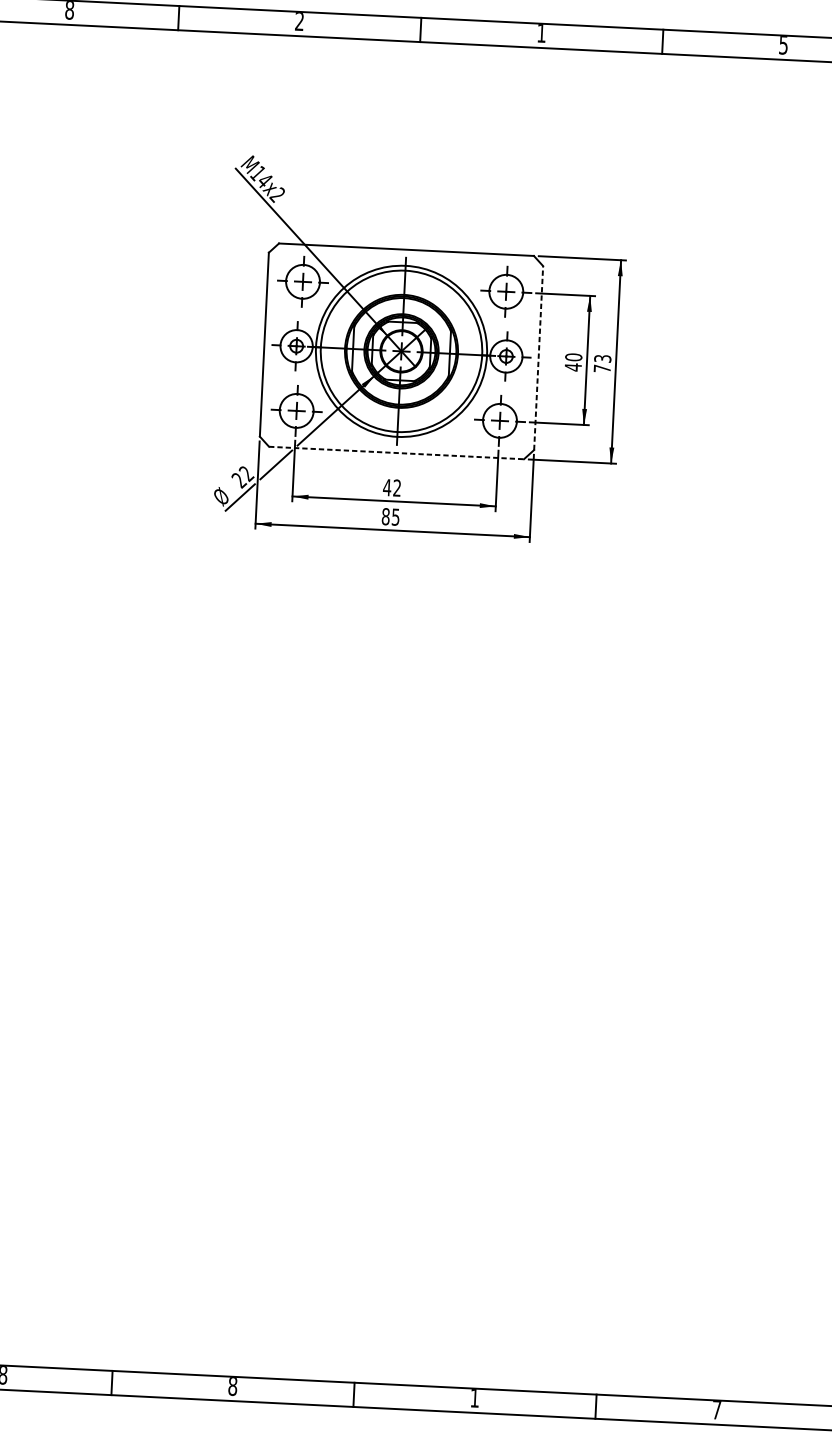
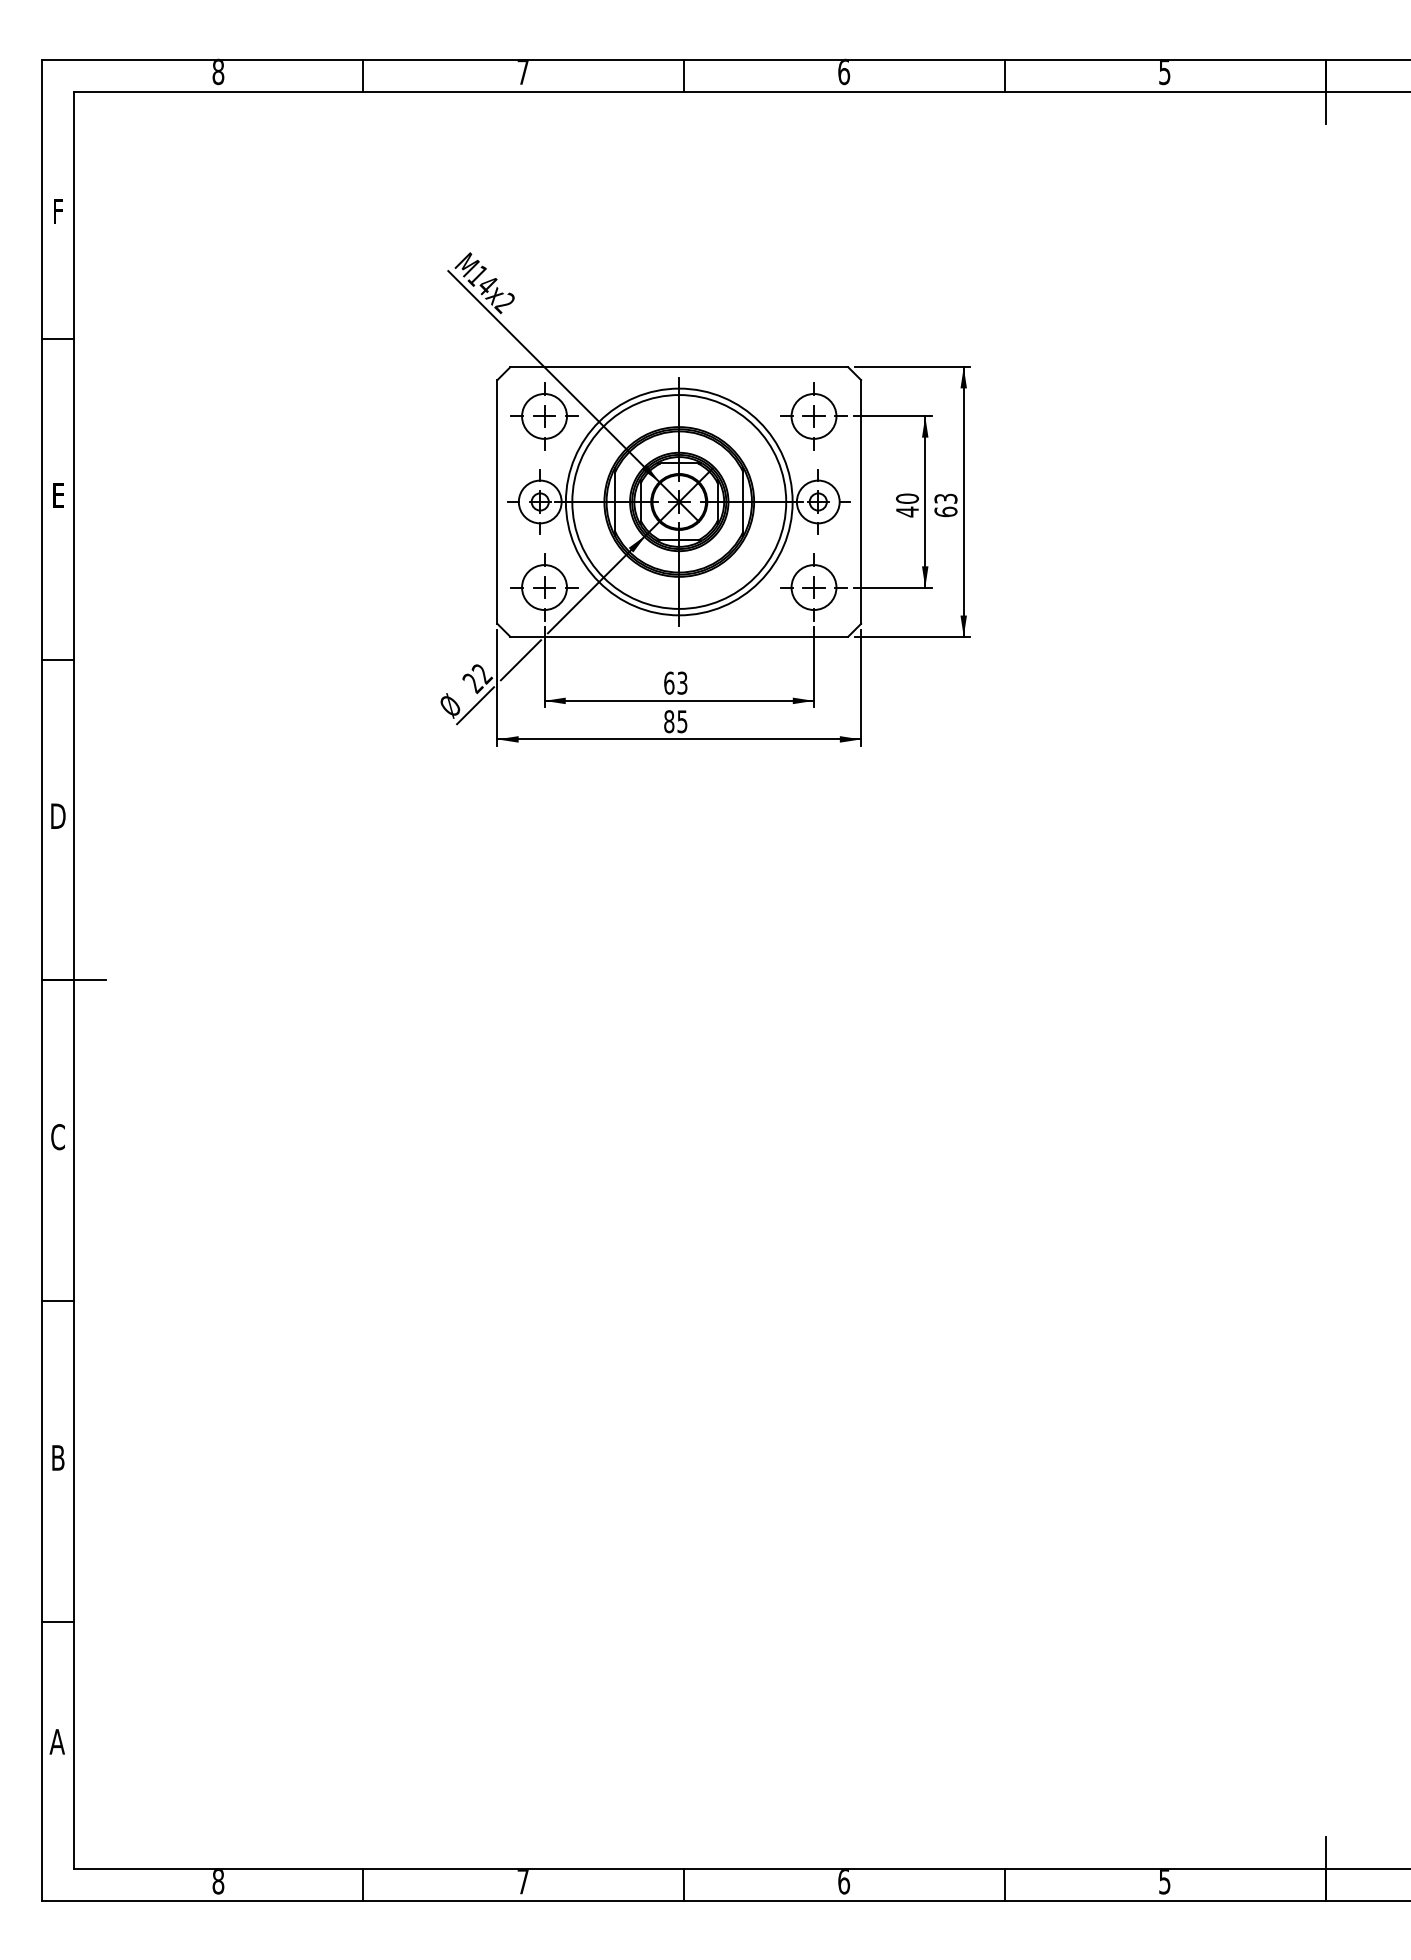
text: (299, 20) -> (522, 71), 2 -> 7
text: (542, 32) -> (844, 71), 1 -> 6
line: (538, 357) -> (861, 501), dashed -> solid
text: (601, 368) -> (945, 511), 73 -> 63
line: (396, 452) -> (679, 636), dashed -> solid
text: (392, 487) -> (675, 682), 42 -> 63
text: (233, 1386) -> (523, 1882), 8 -> 7
text: (475, 1398) -> (844, 1882), 1 -> 6
text: (716, 1410) -> (1164, 1882), 7 -> 5

